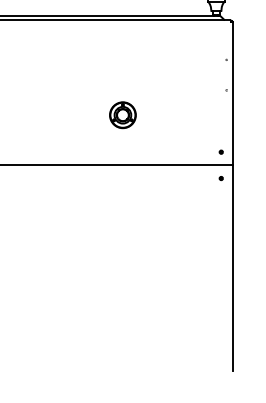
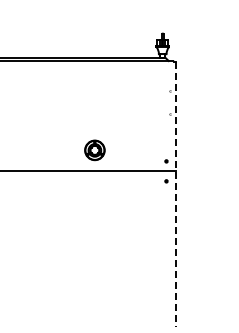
part: (122, 115) -> (94, 150), moved
line: (233, 197) -> (175, 195), solid -> dashed

